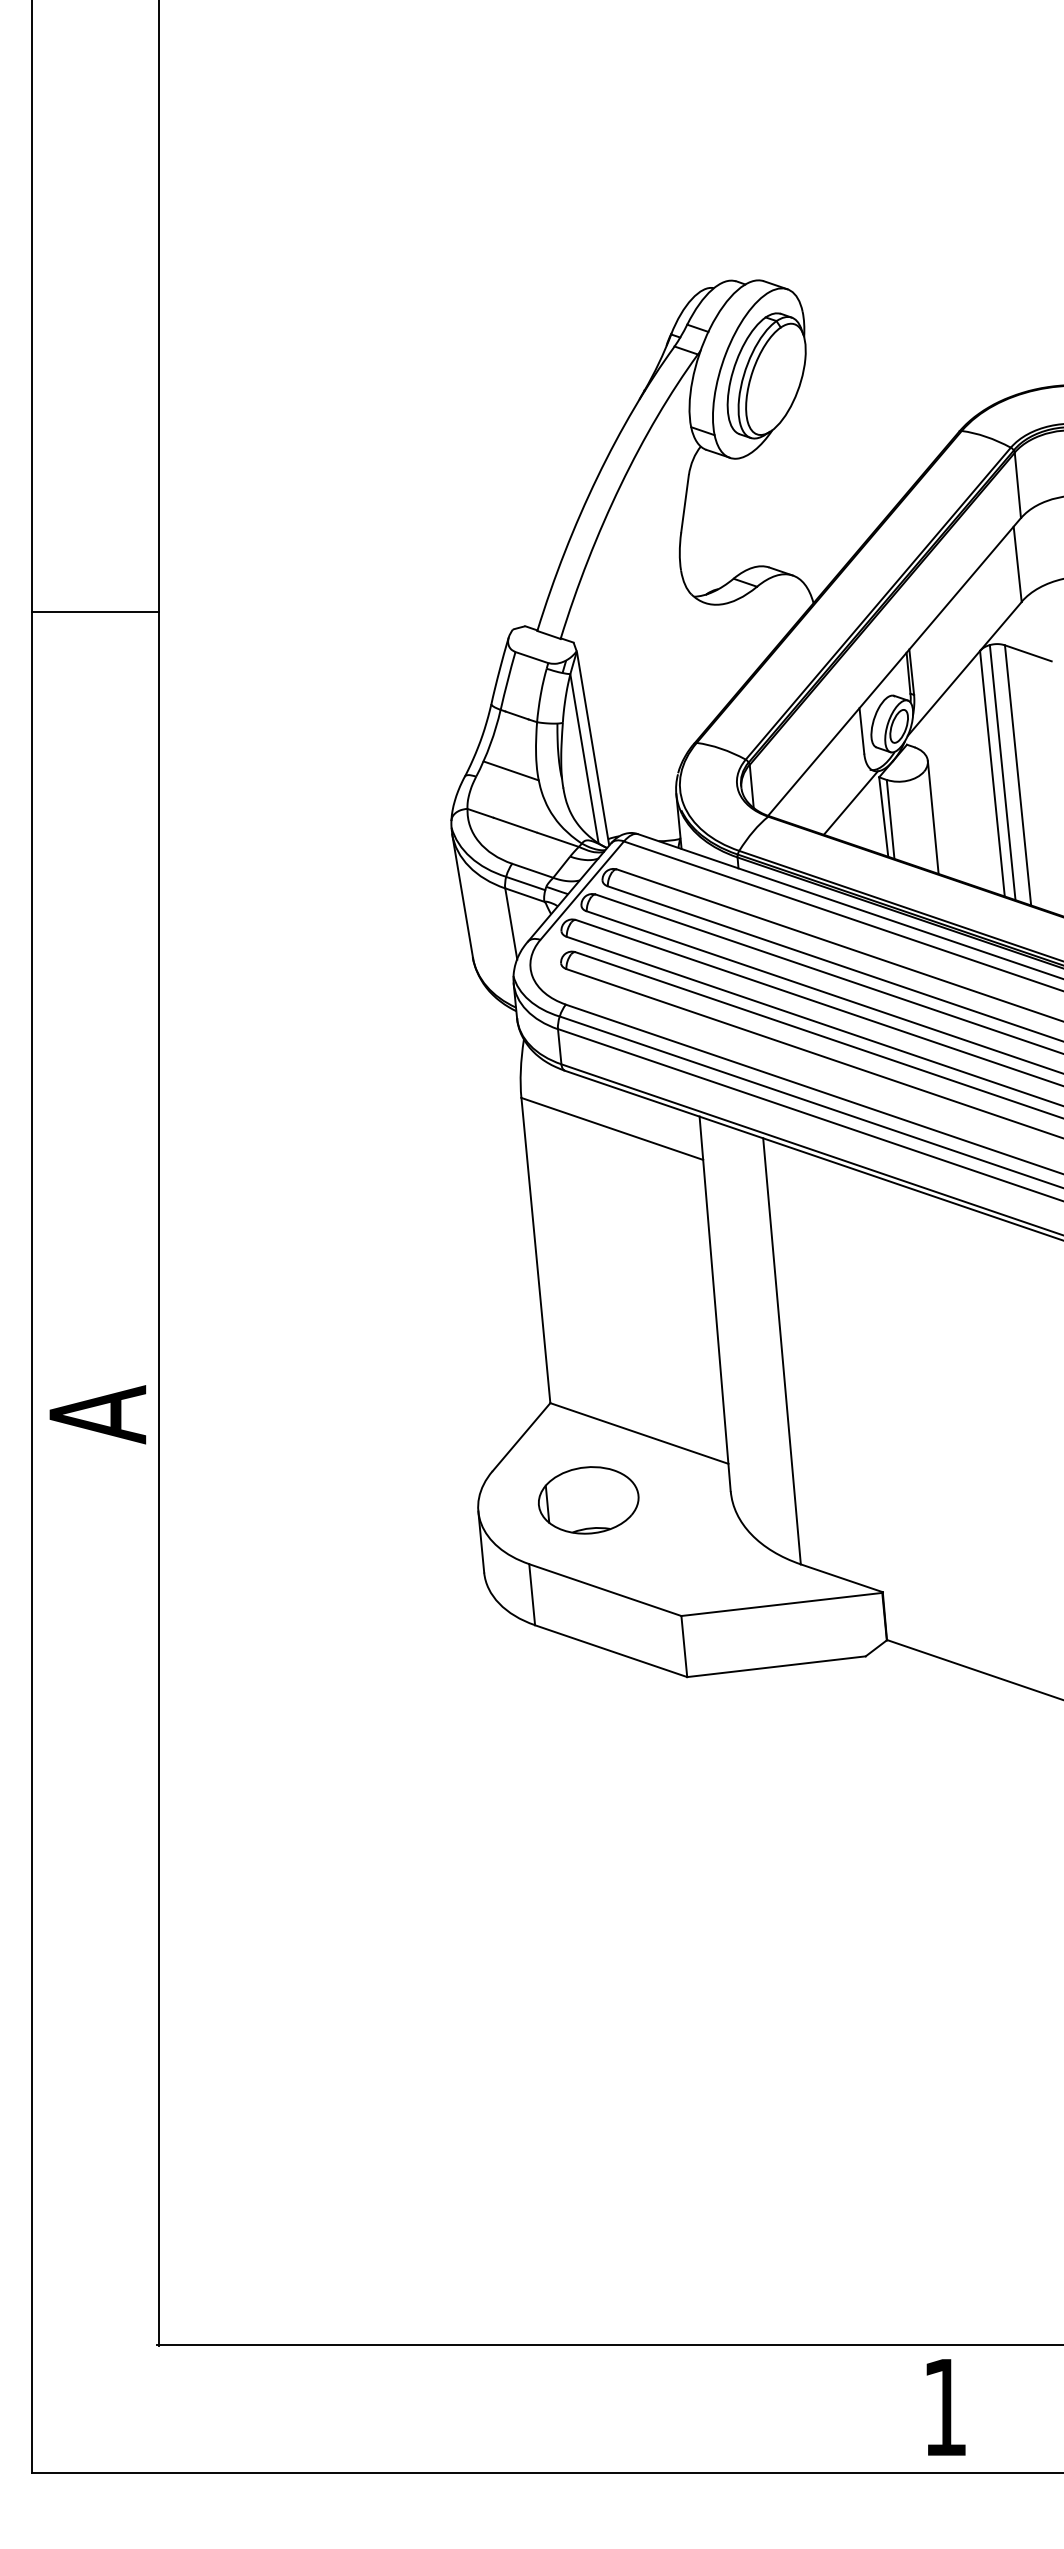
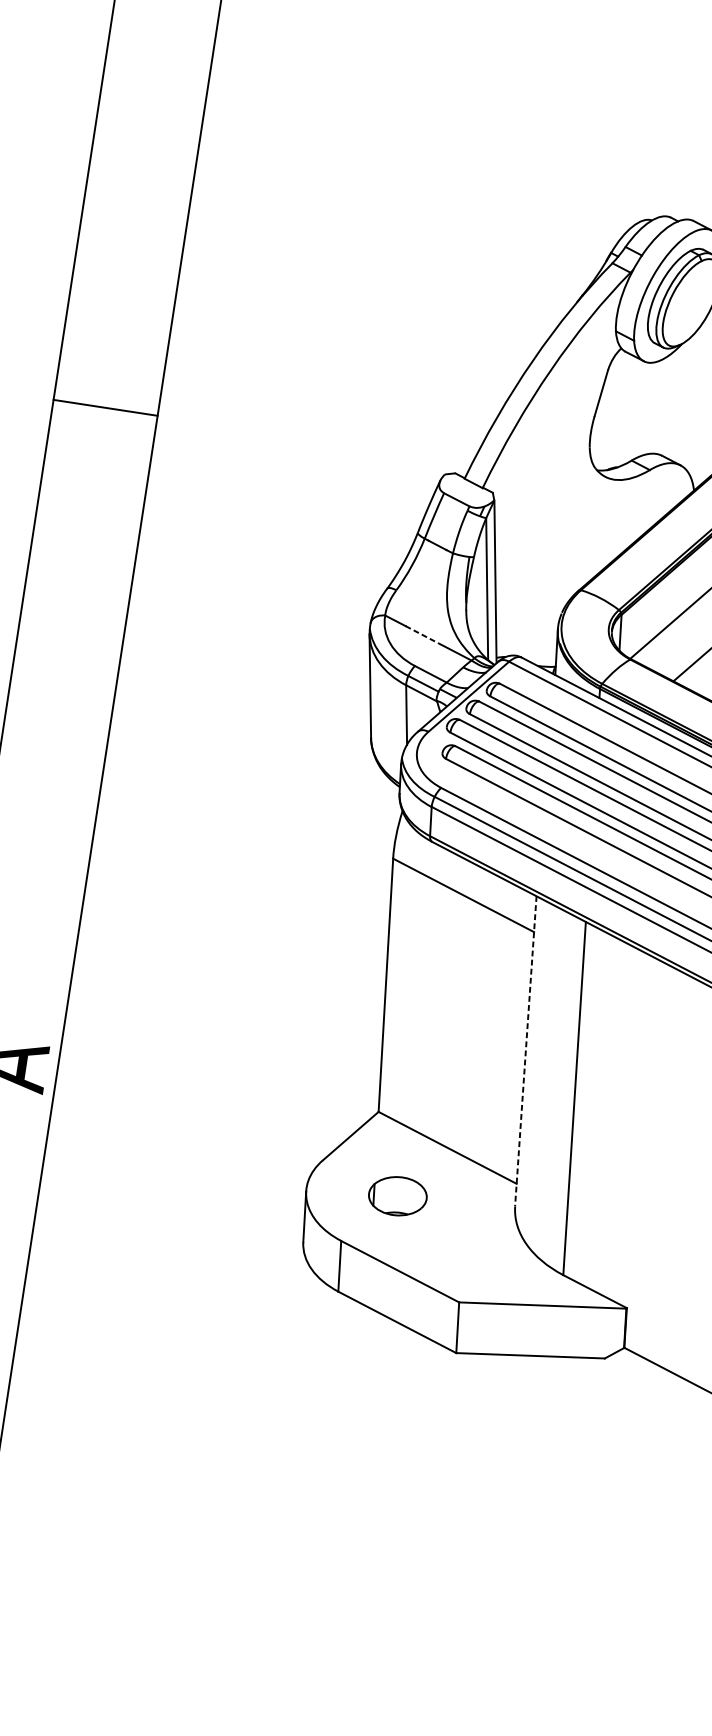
line: (510, 770) -> (425, 589), removed
line: (515, 825) -> (422, 635), solid -> dashed
line: (715, 1303) -> (526, 1051), solid -> dashed
part: (588, 1500) -> (397, 1196), size x0.7

